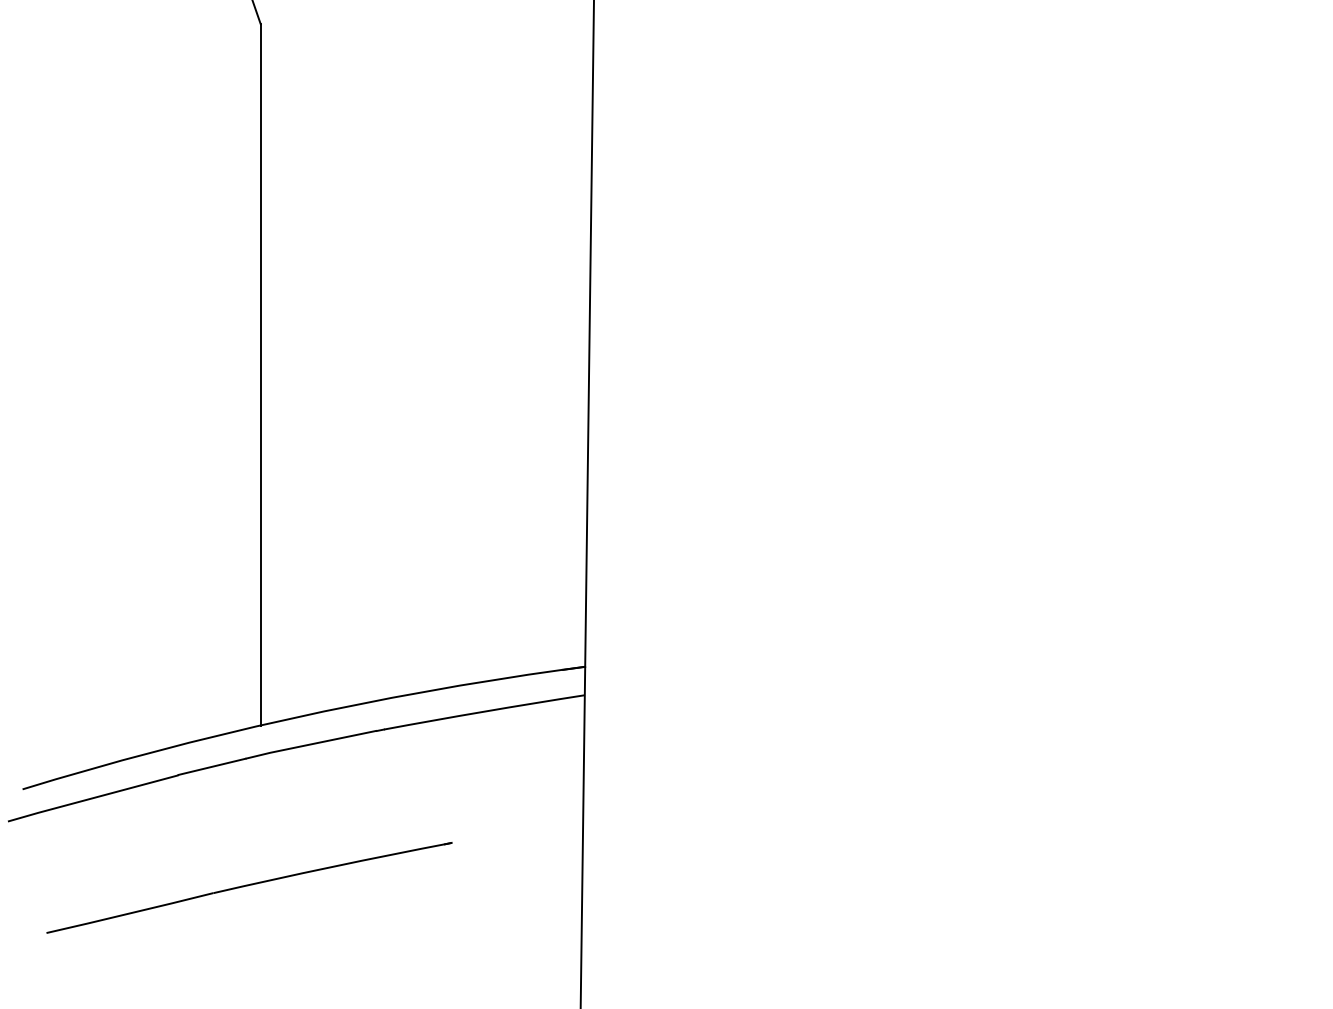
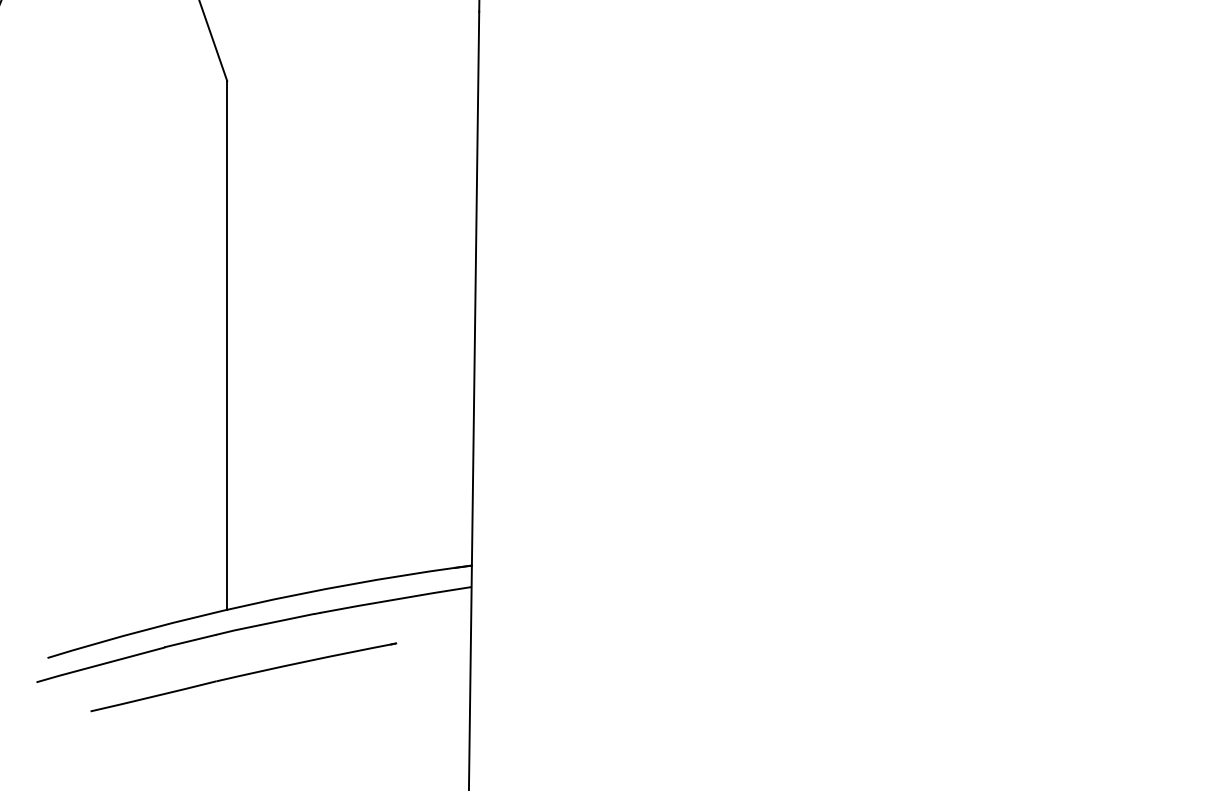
part: (249, 888) -> (243, 677), moved

